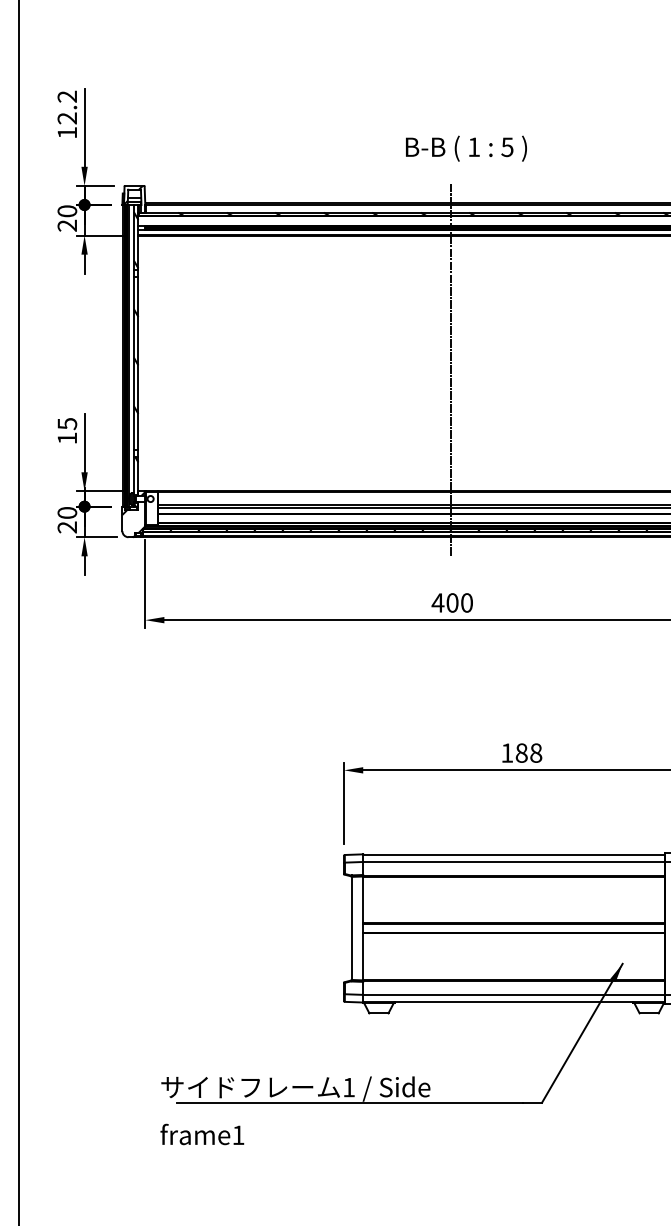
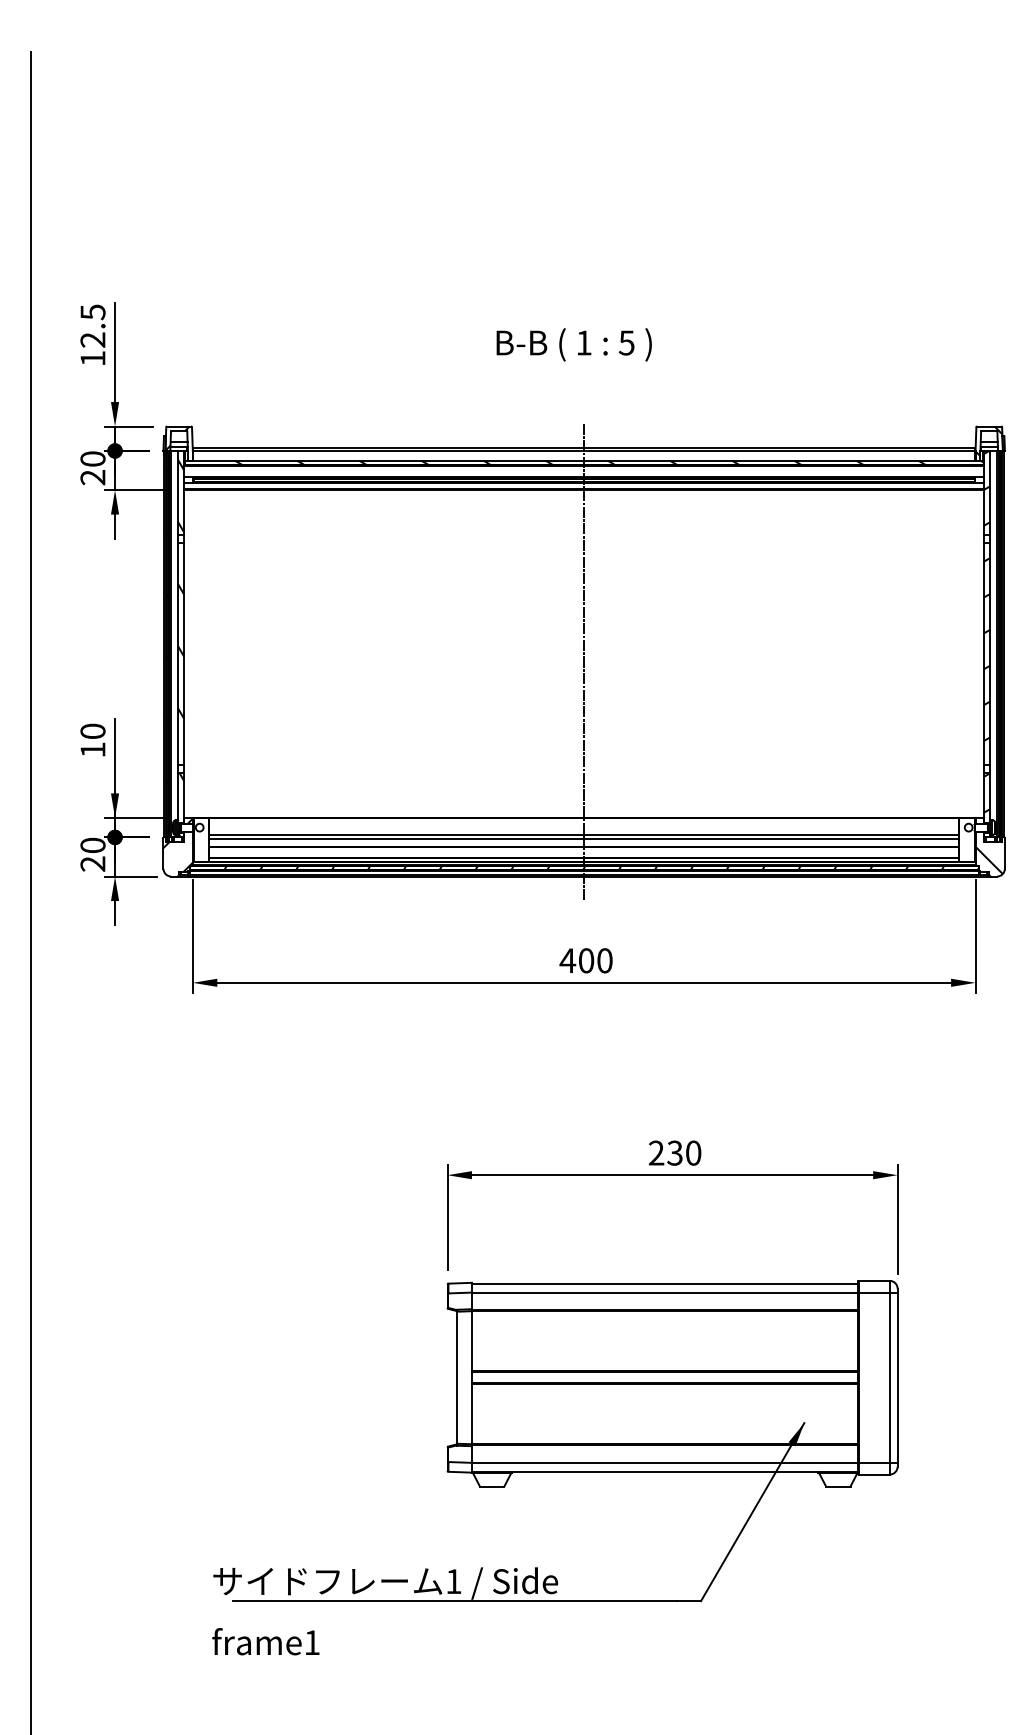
text: (66, 96) -> (92, 312), 12.2 -> 12.5
text: (465, 148) -> (573, 344), moved
text: (66, 423) -> (92, 731), 15 -> 10
text: (521, 752) -> (674, 1152), 188 -> 230

